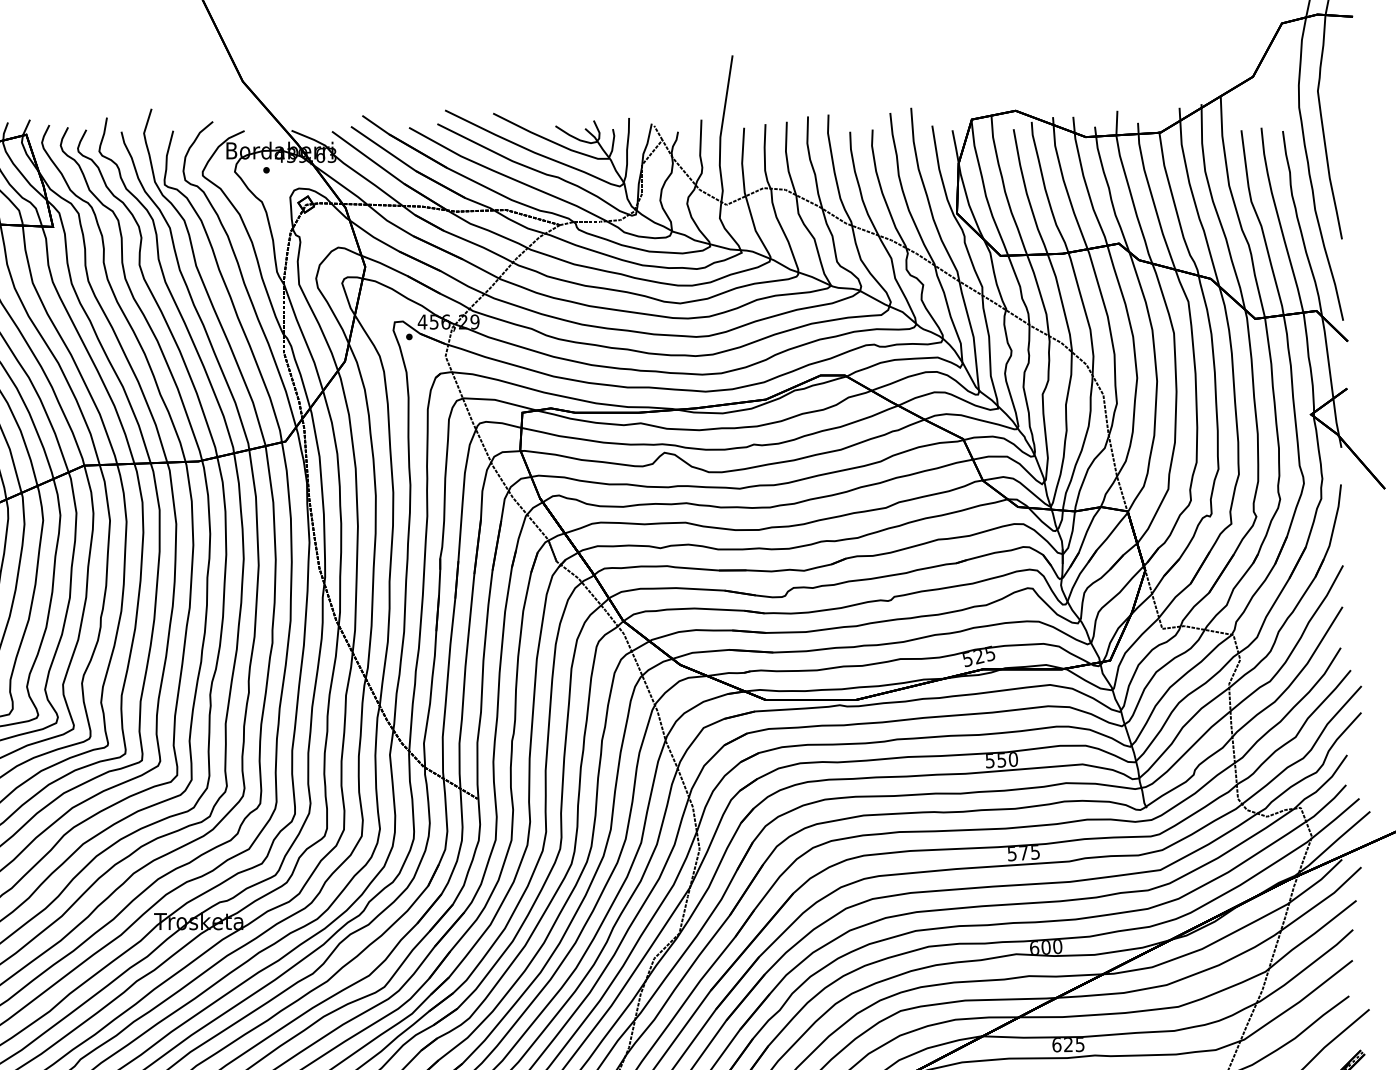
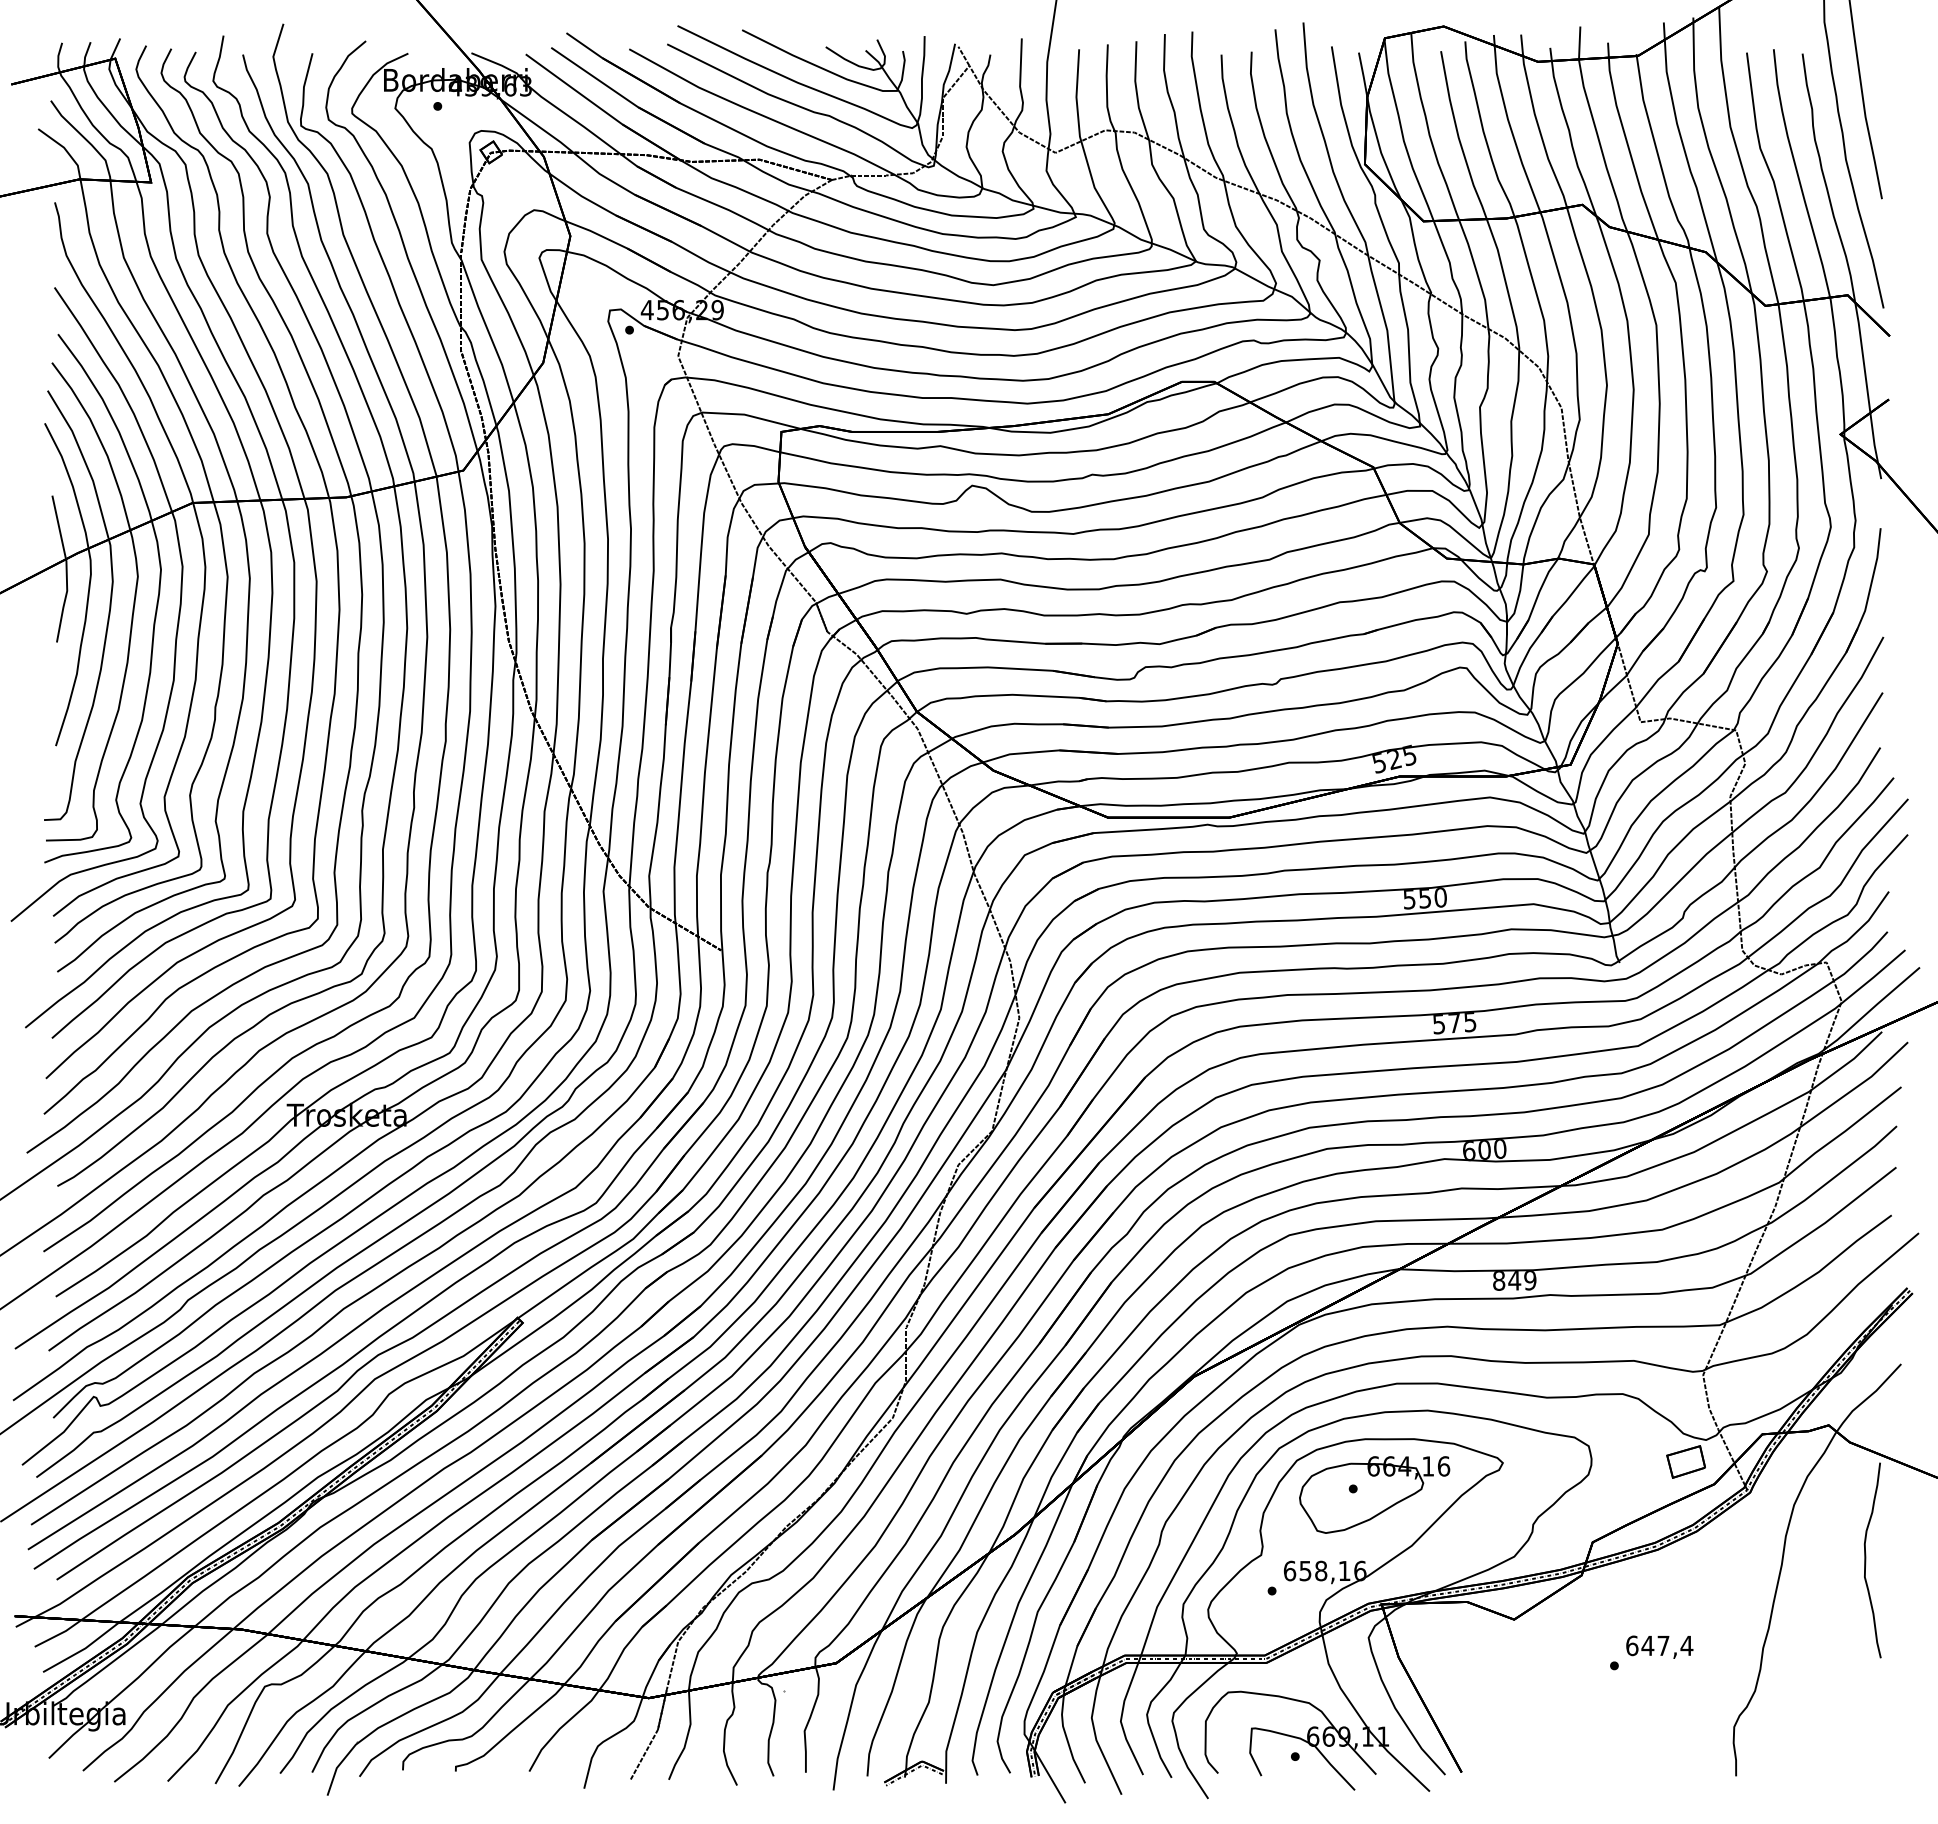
text: (1068, 1044) -> (1514, 1280), 625 -> 849

